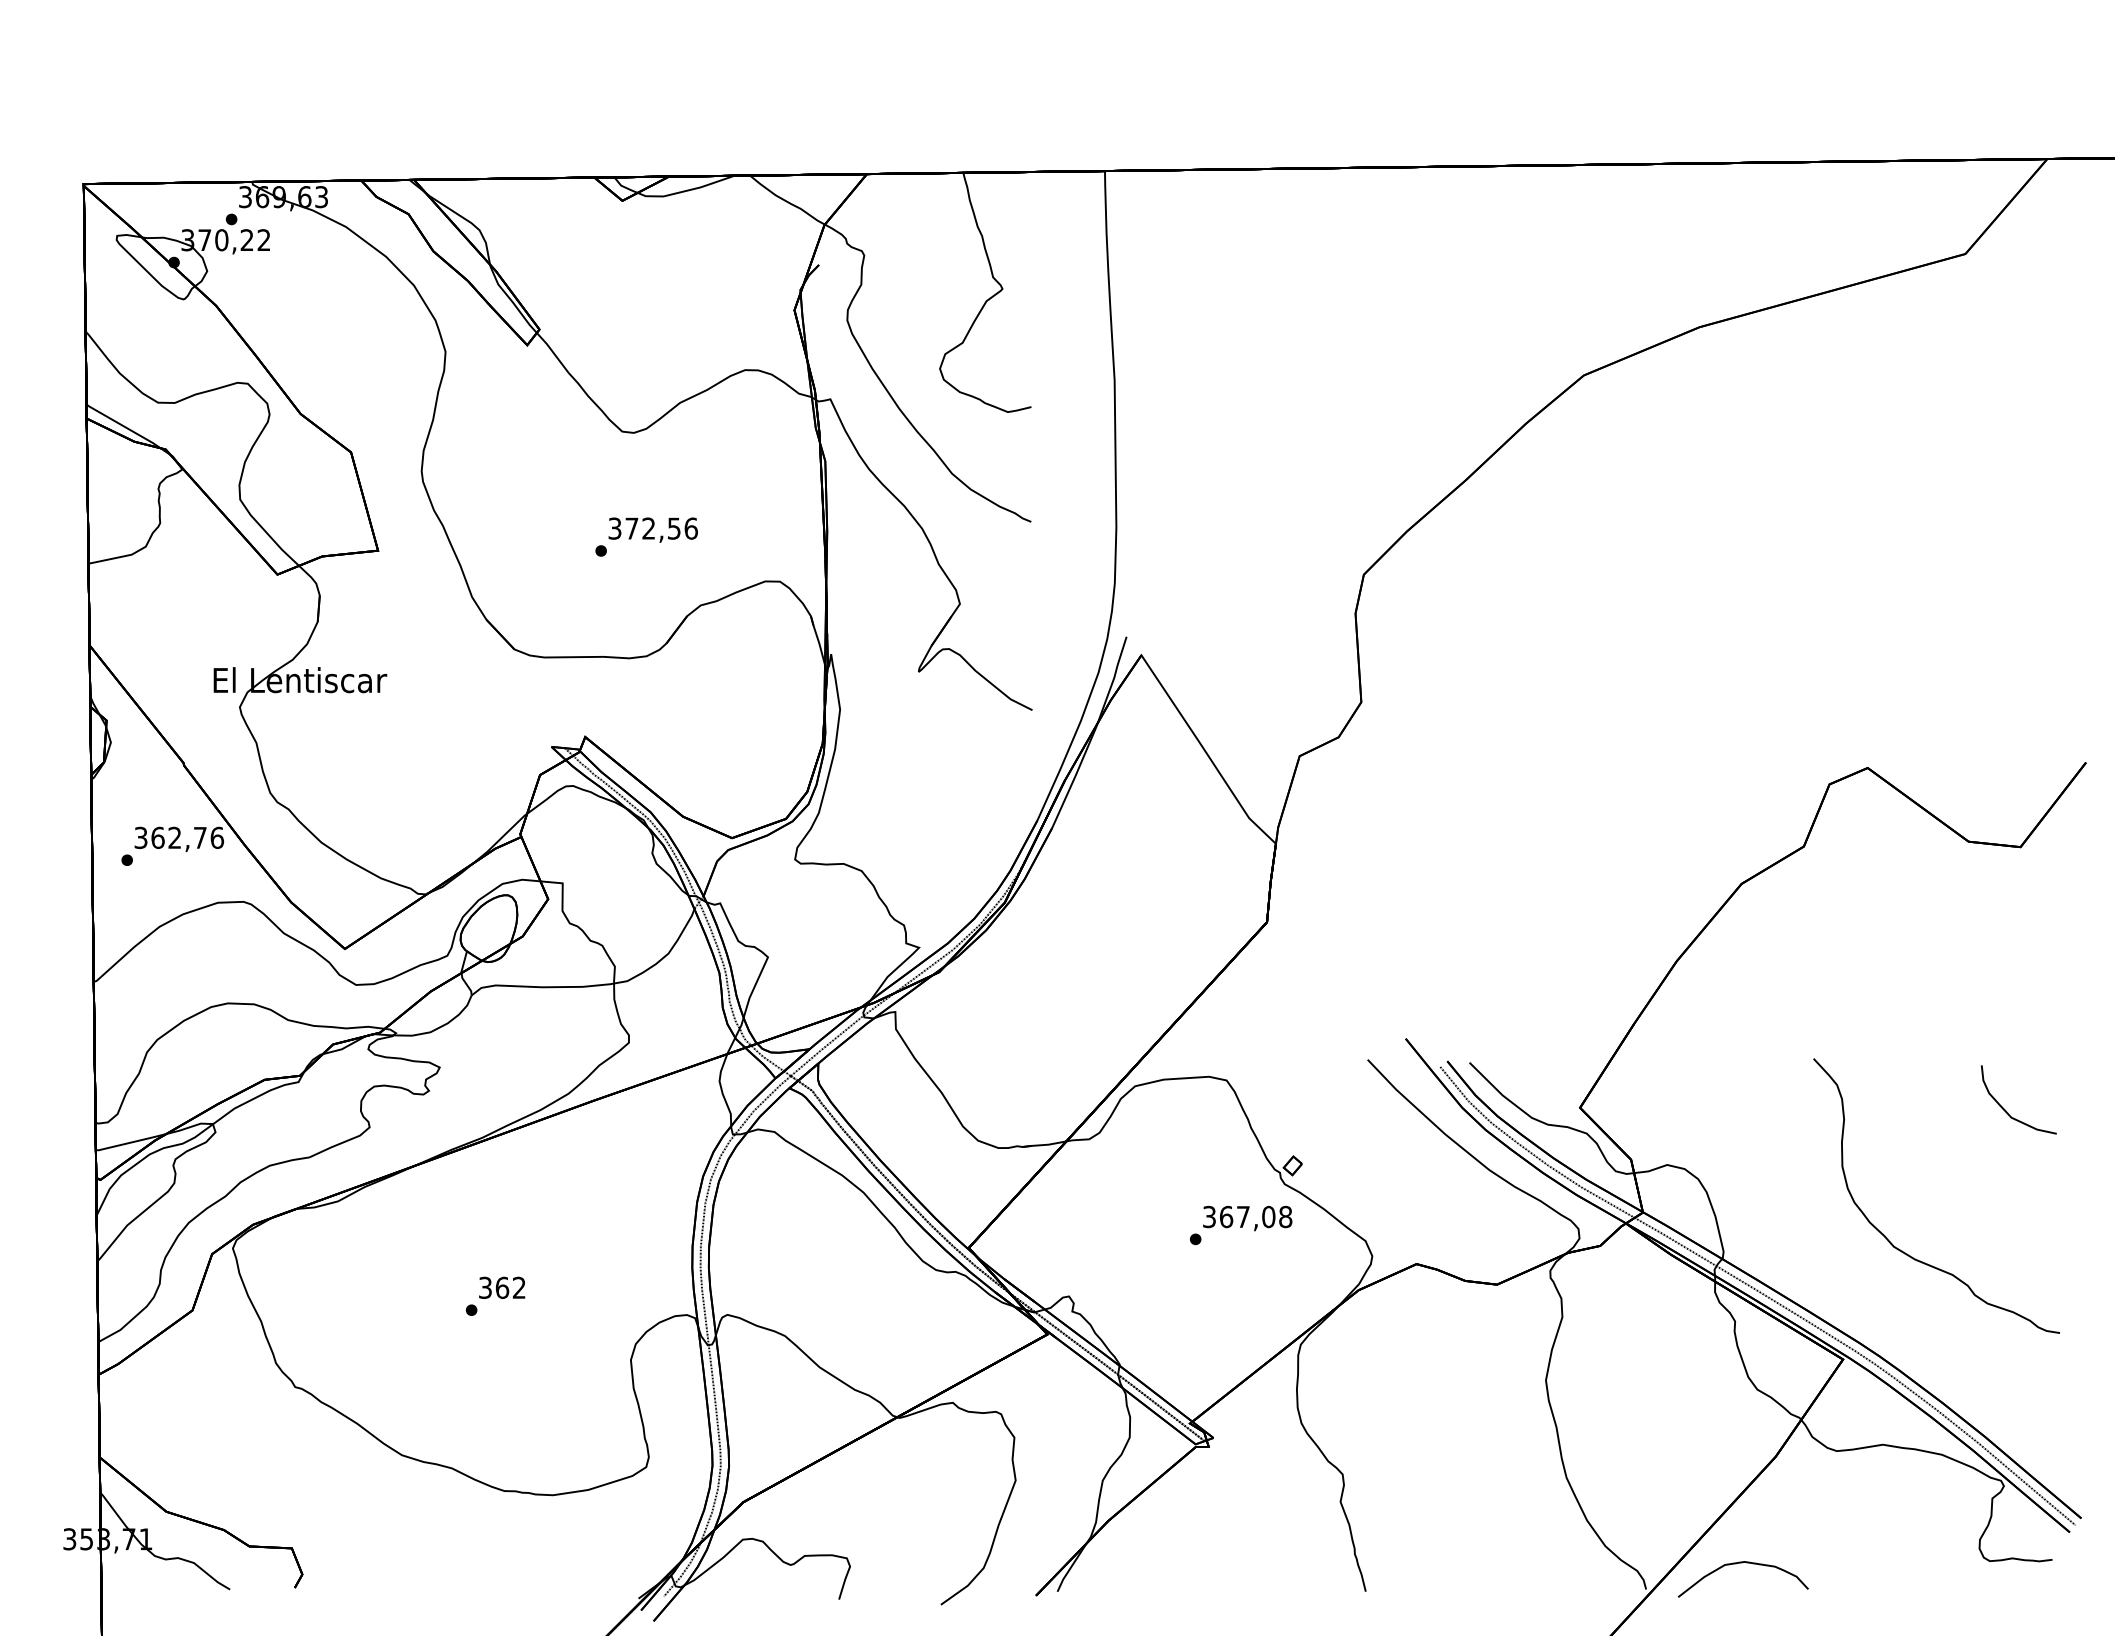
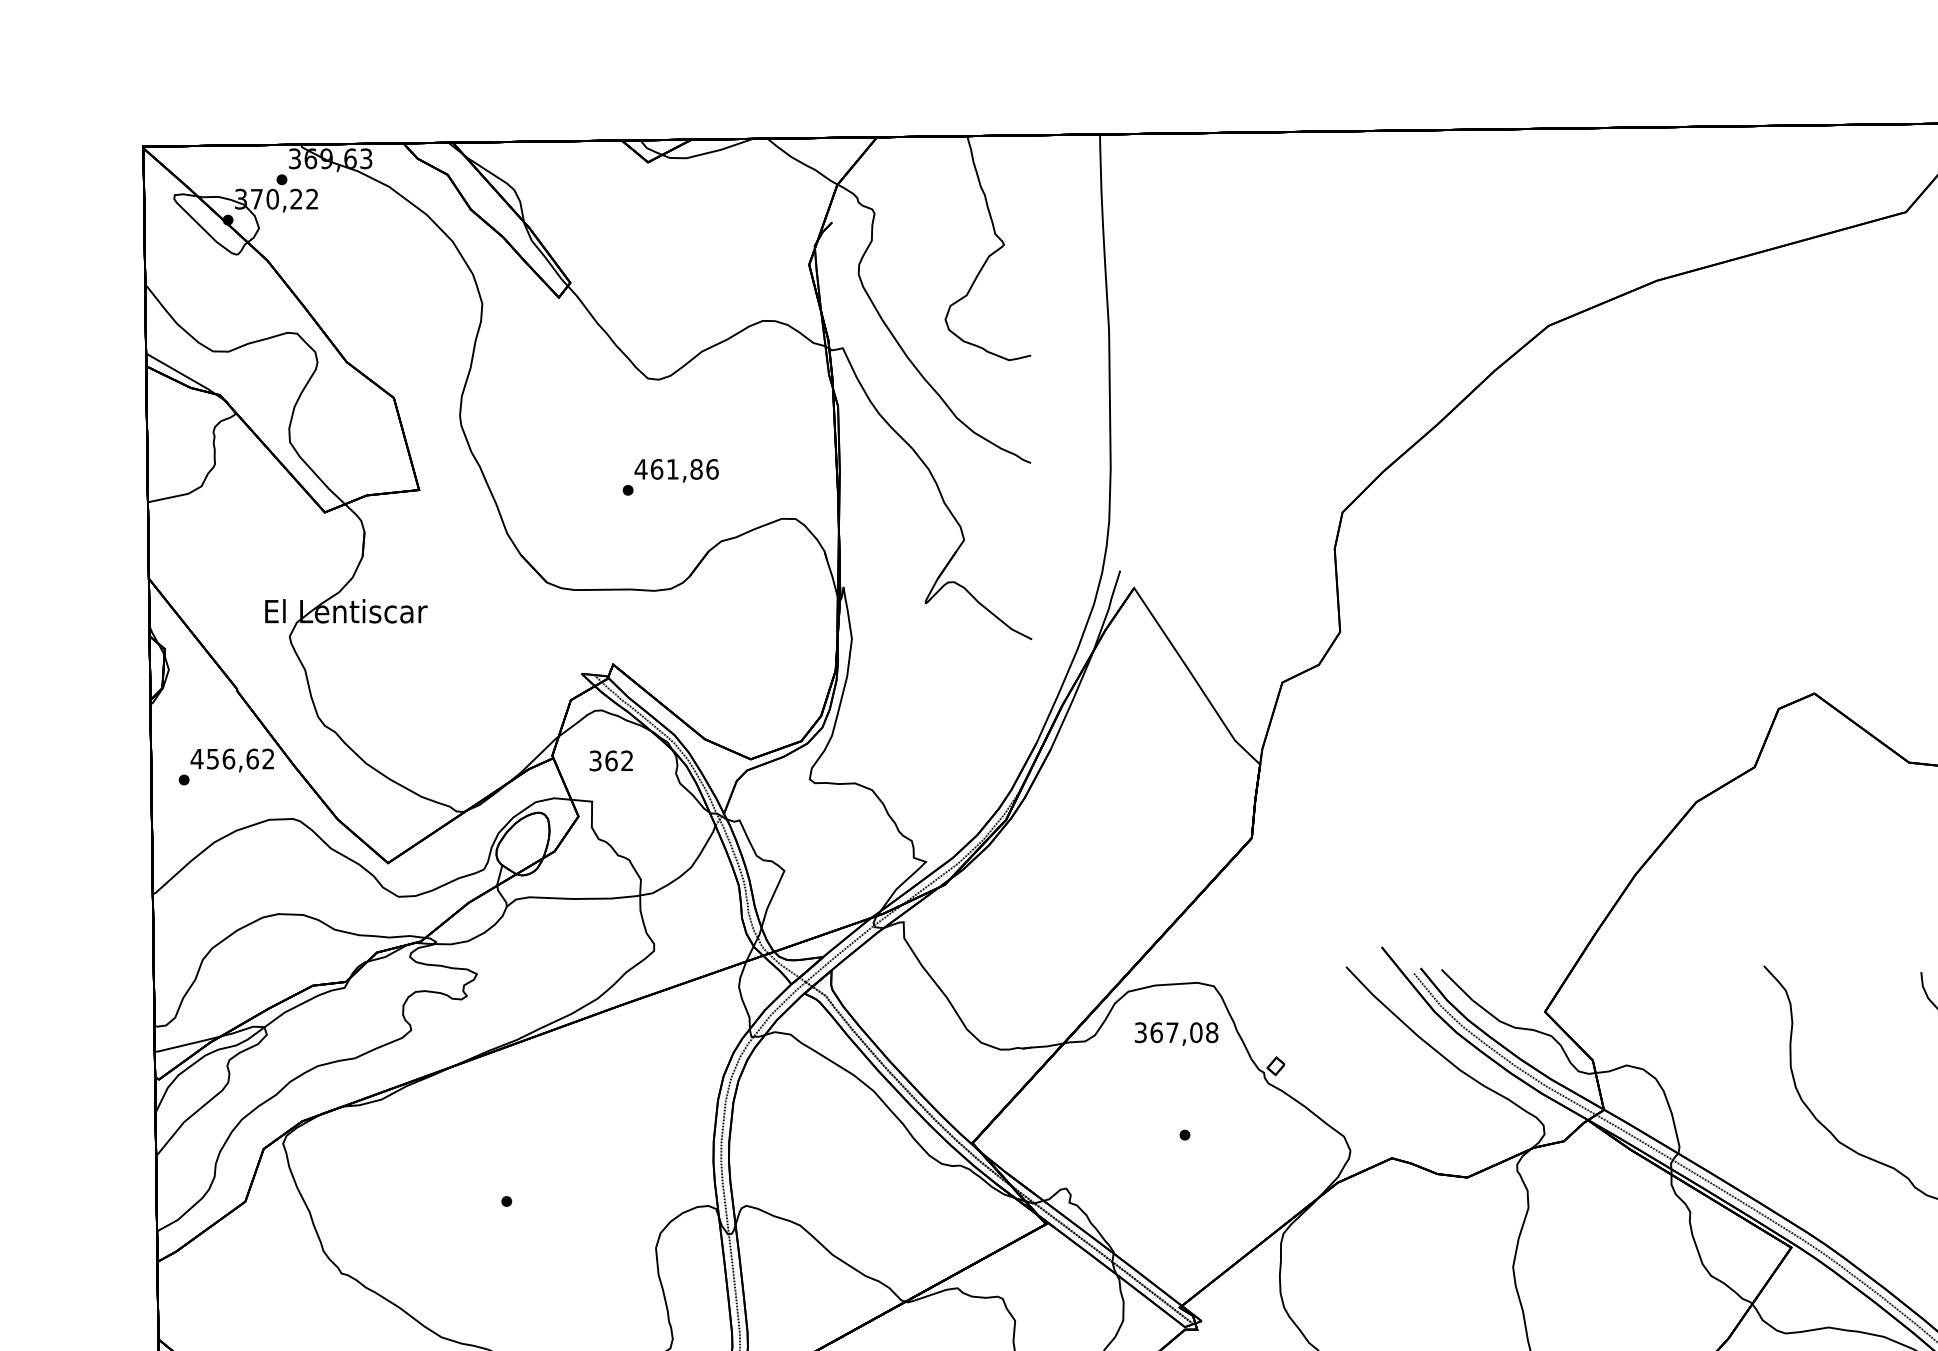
text: (644, 528) -> (668, 469), 372,56 -> 461,86
text: (179, 837) -> (233, 758), 362,76 -> 456,62
text: (1247, 1218) -> (1176, 1034), moved
text: (502, 1287) -> (611, 760), moved

